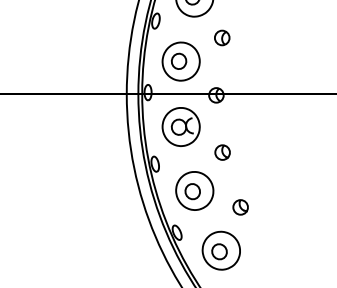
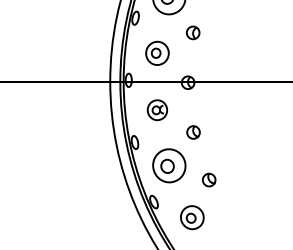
part: (180, 61) -> (156, 53), size x0.7
part: (180, 126) -> (156, 109), size x0.6
part: (220, 250) -> (191, 217), size x0.7

